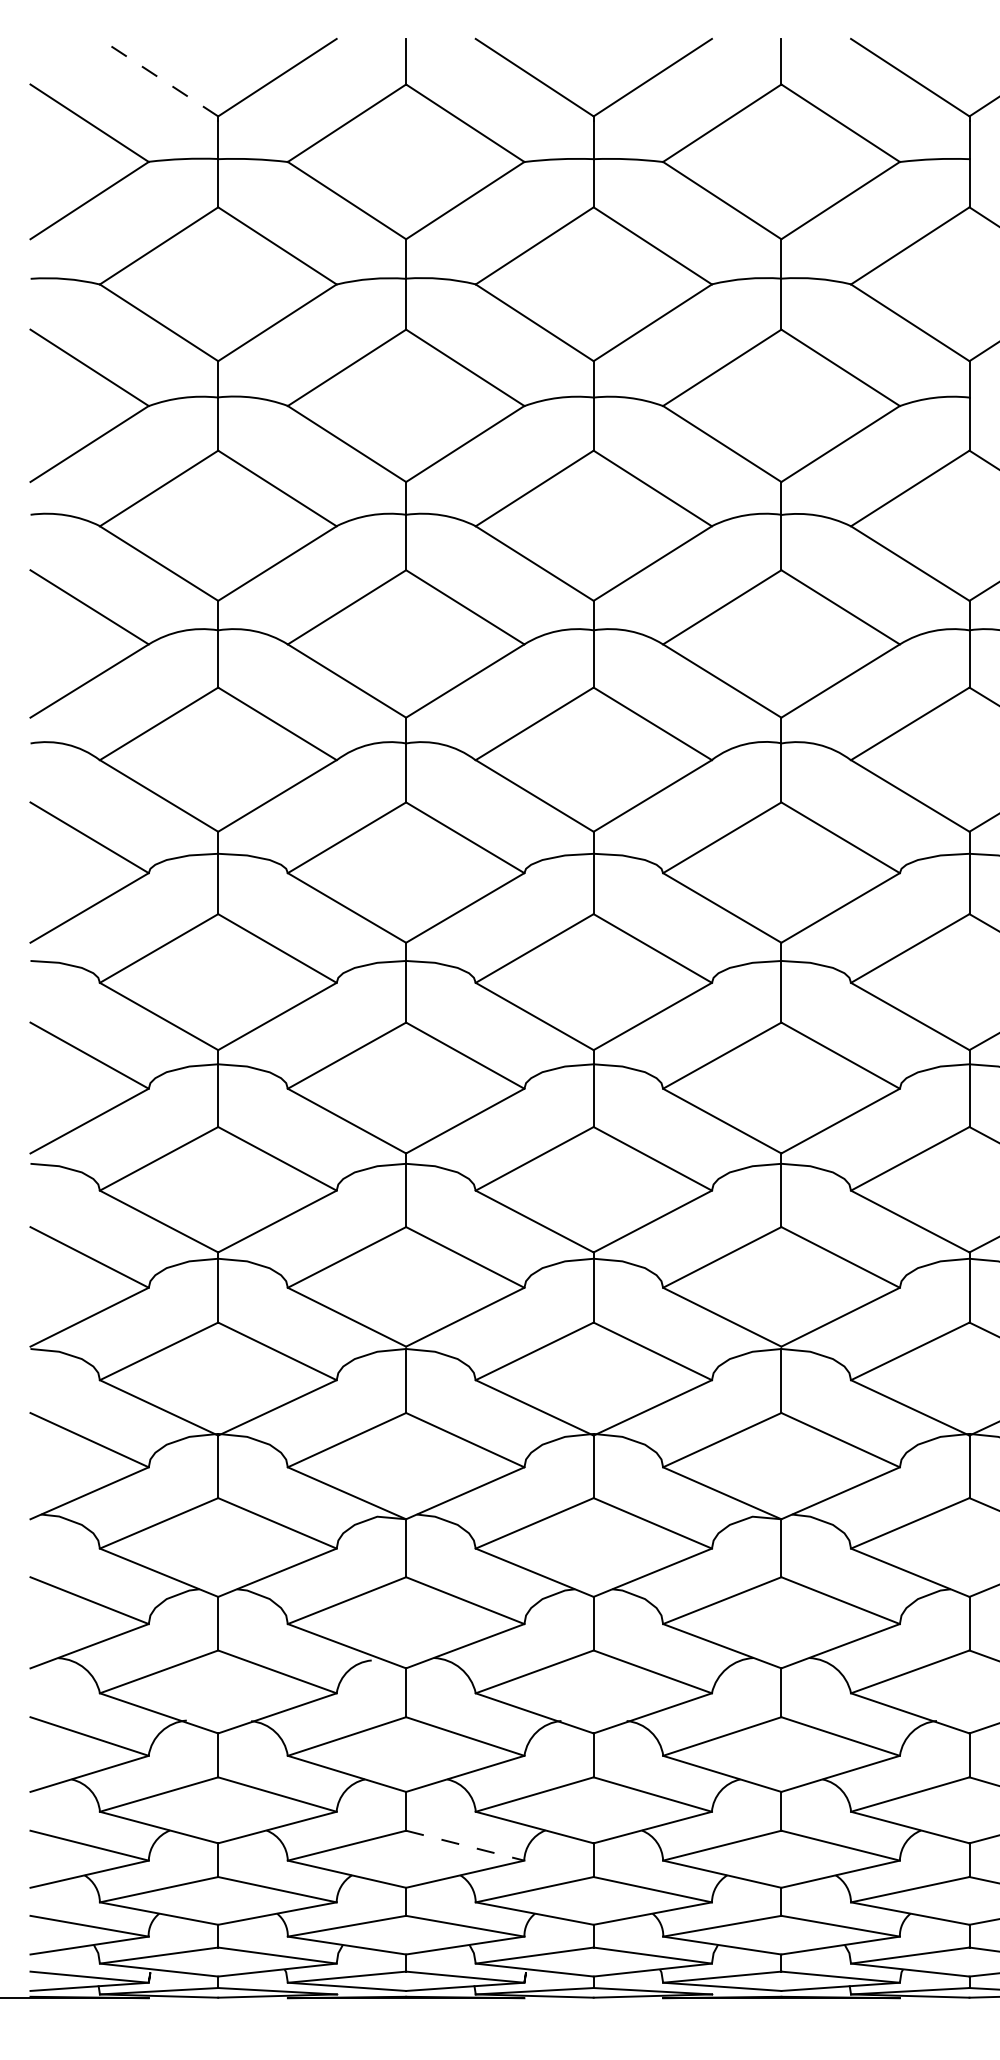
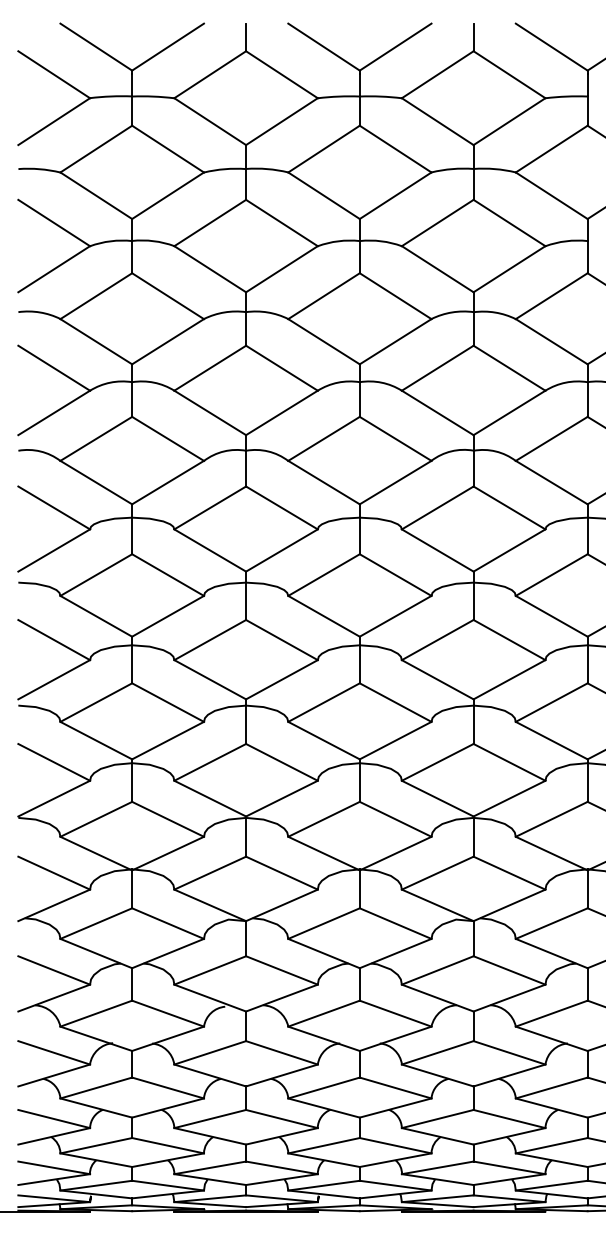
line: (159, 78) -> (96, 47), dashed -> solid
line: (464, 1846) -> (281, 1119), dashed -> solid

